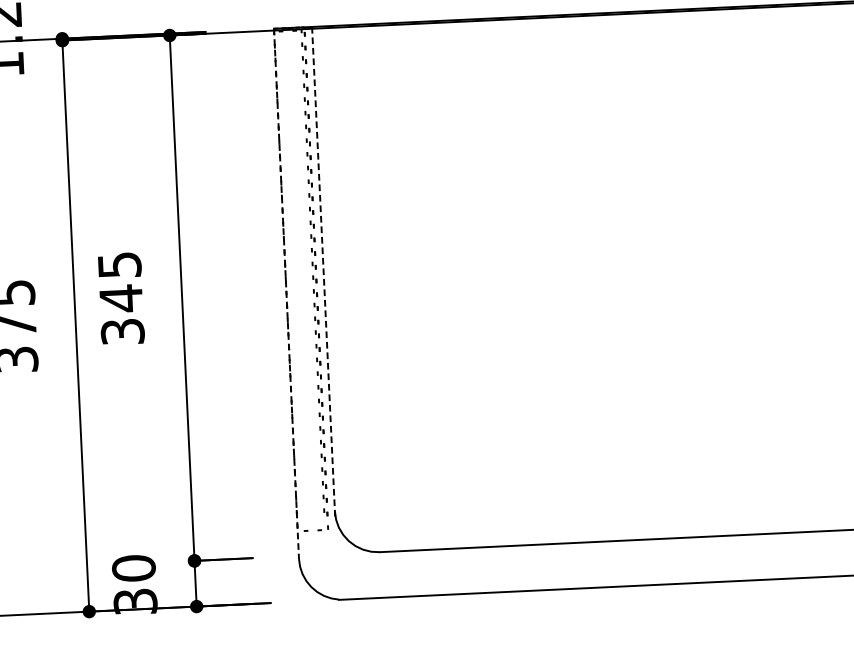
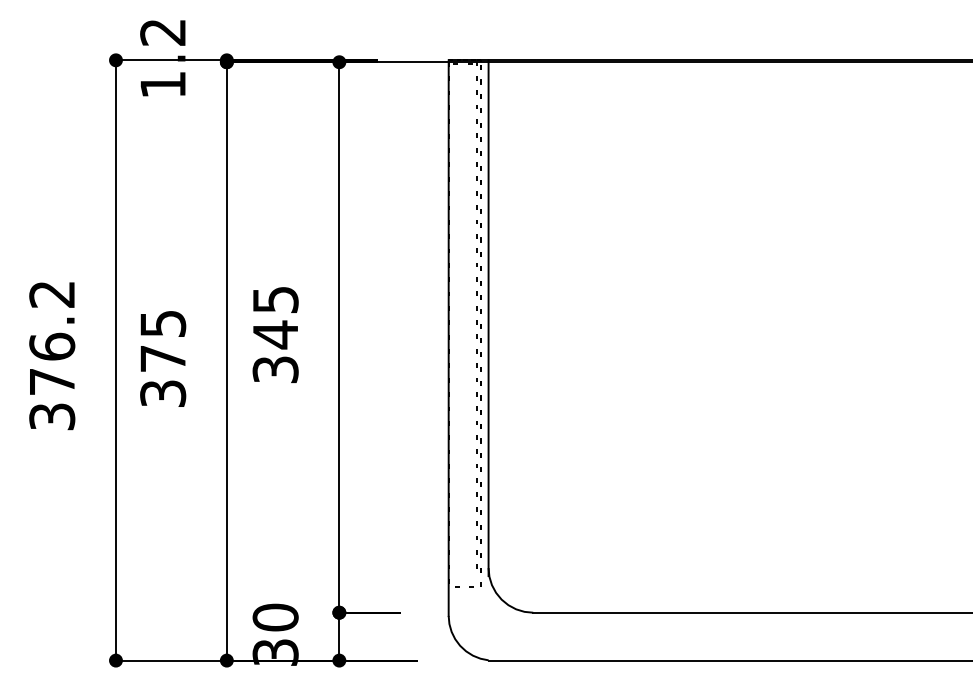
line: (323, 273) -> (488, 318), dashed -> solid
line: (286, 294) -> (448, 338), dashed -> solid

